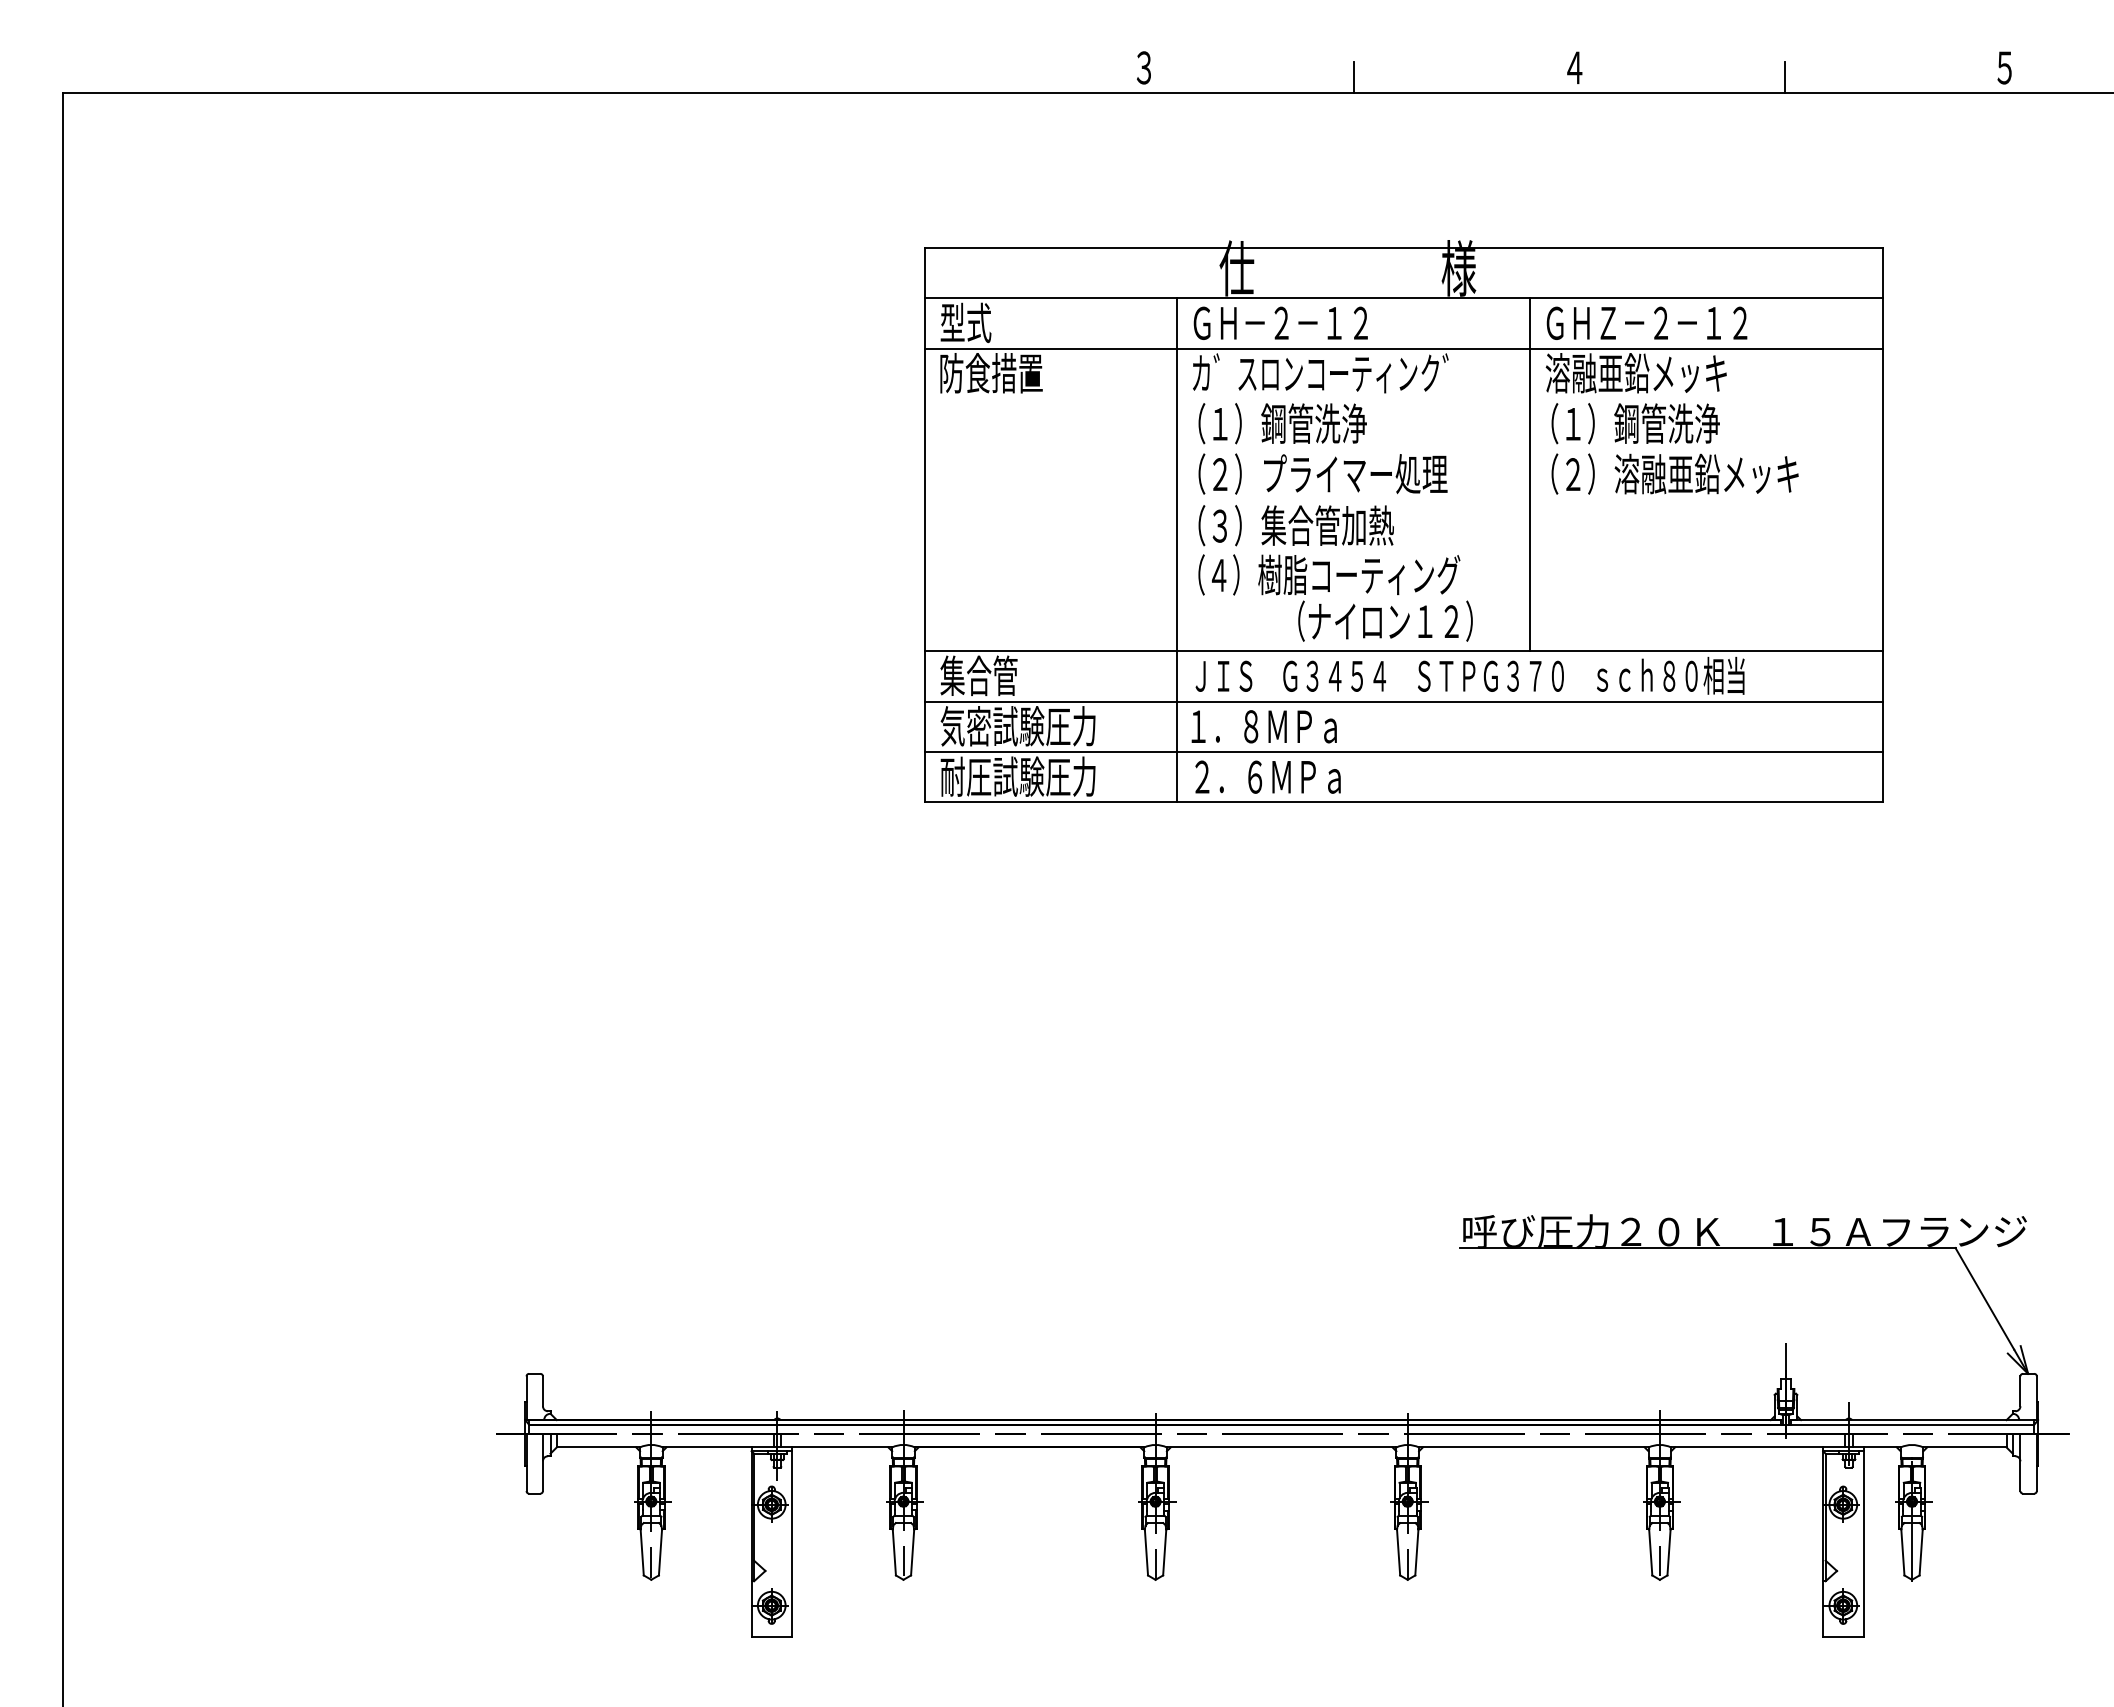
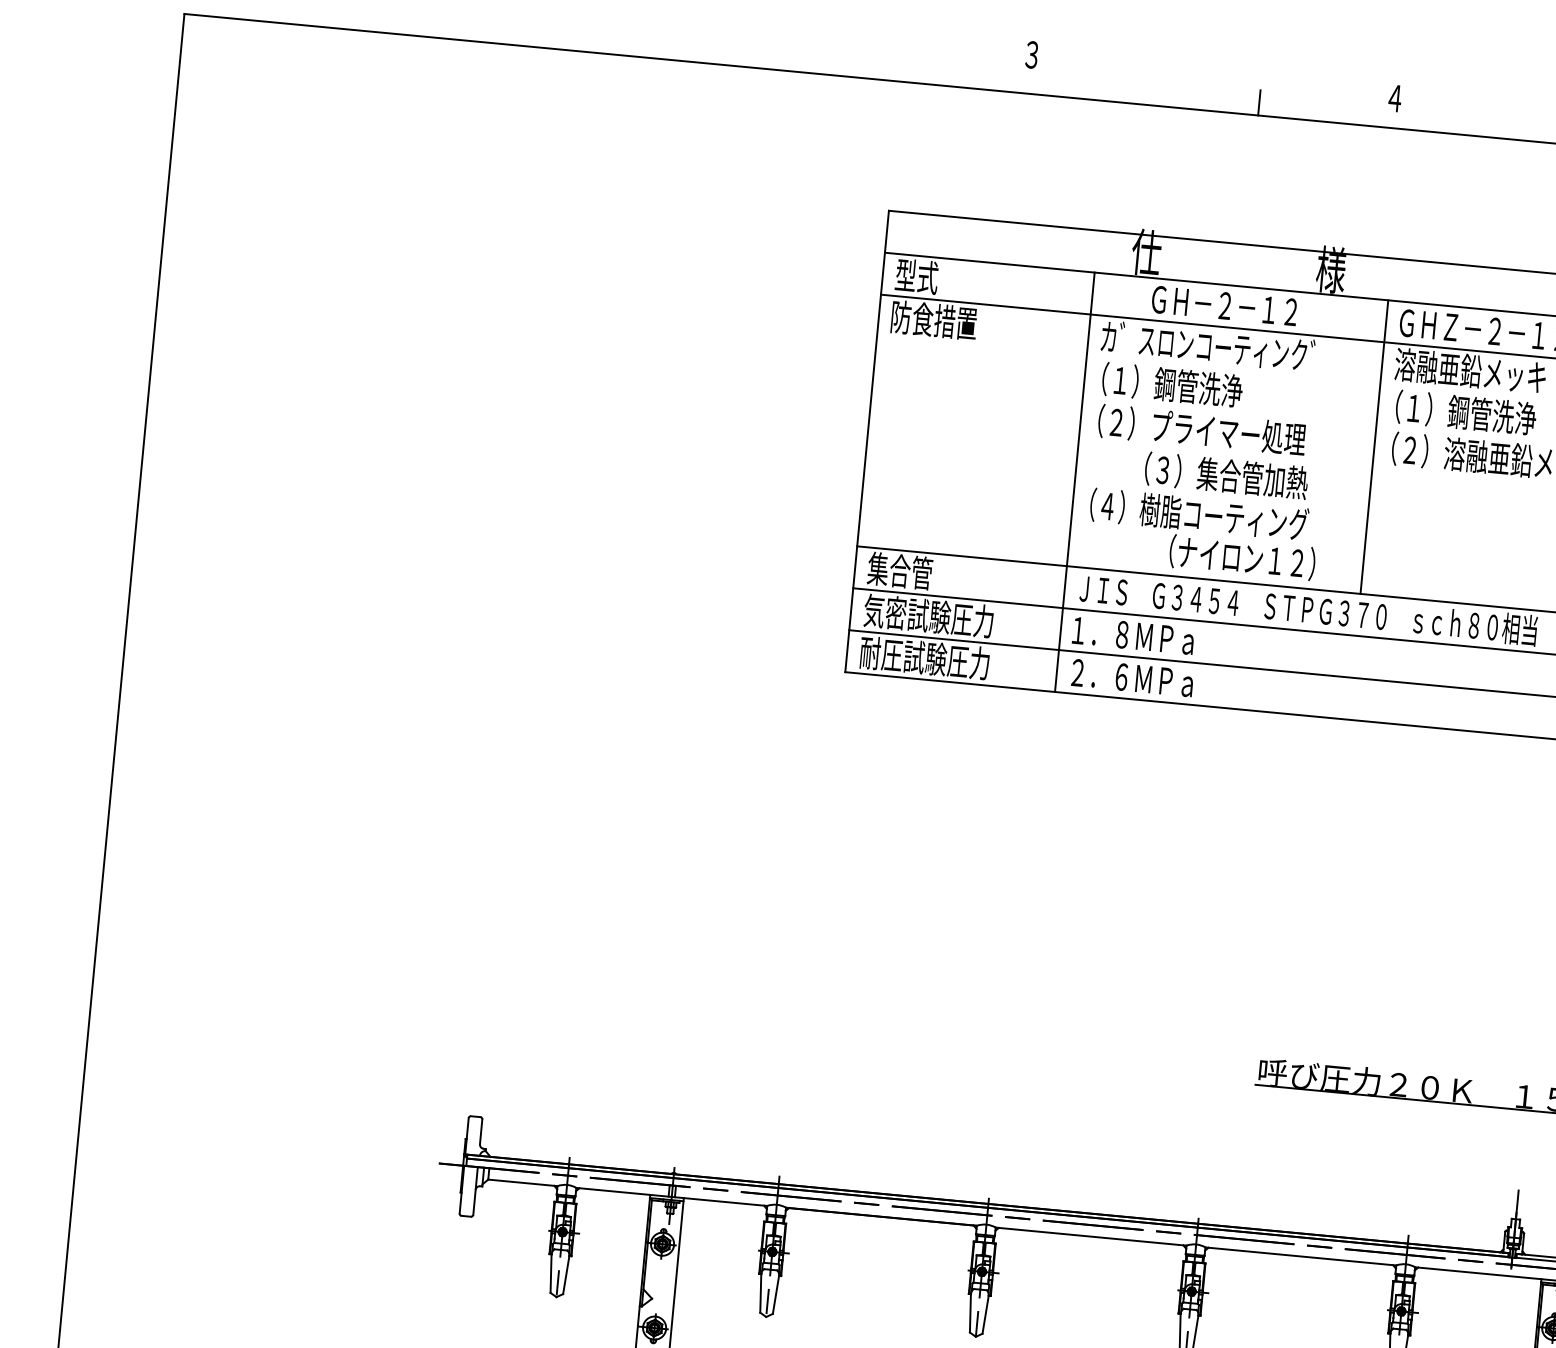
text: (1143, 67) -> (1031, 54), moved
text: (1574, 67) -> (1394, 98), moved
text: (1280, 322) -> (1224, 305), moved
text: (1295, 525) -> (1225, 475), moved

